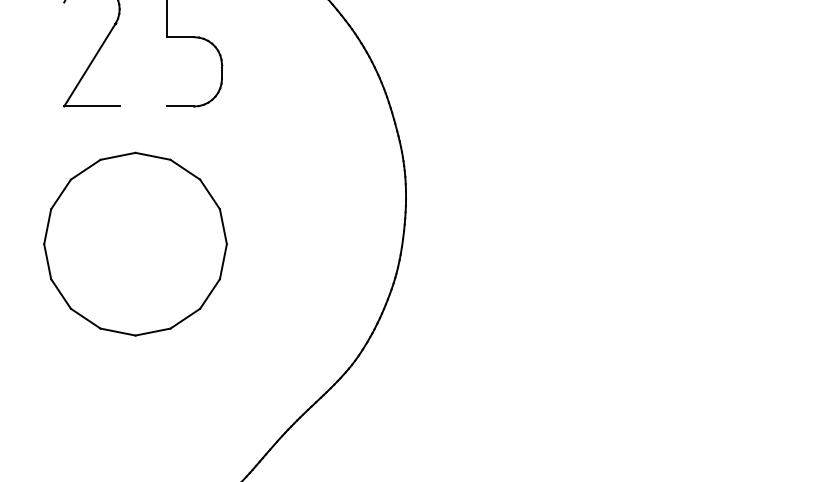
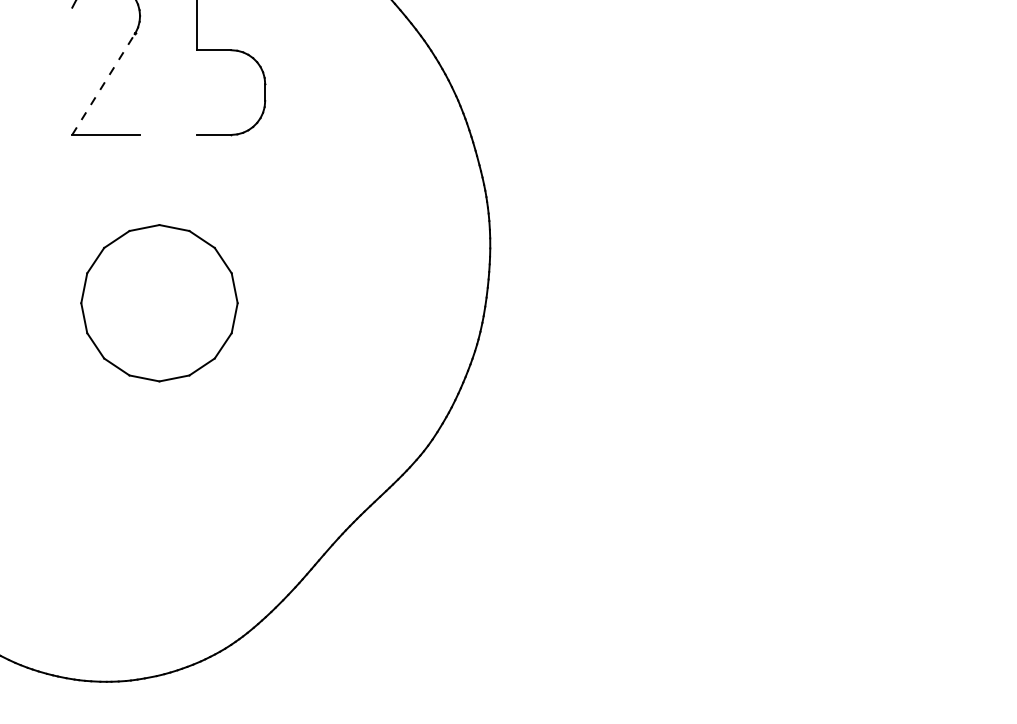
line: (89, 65) -> (103, 84), solid -> dashed
part: (135, 243) -> (159, 302), size x0.7

